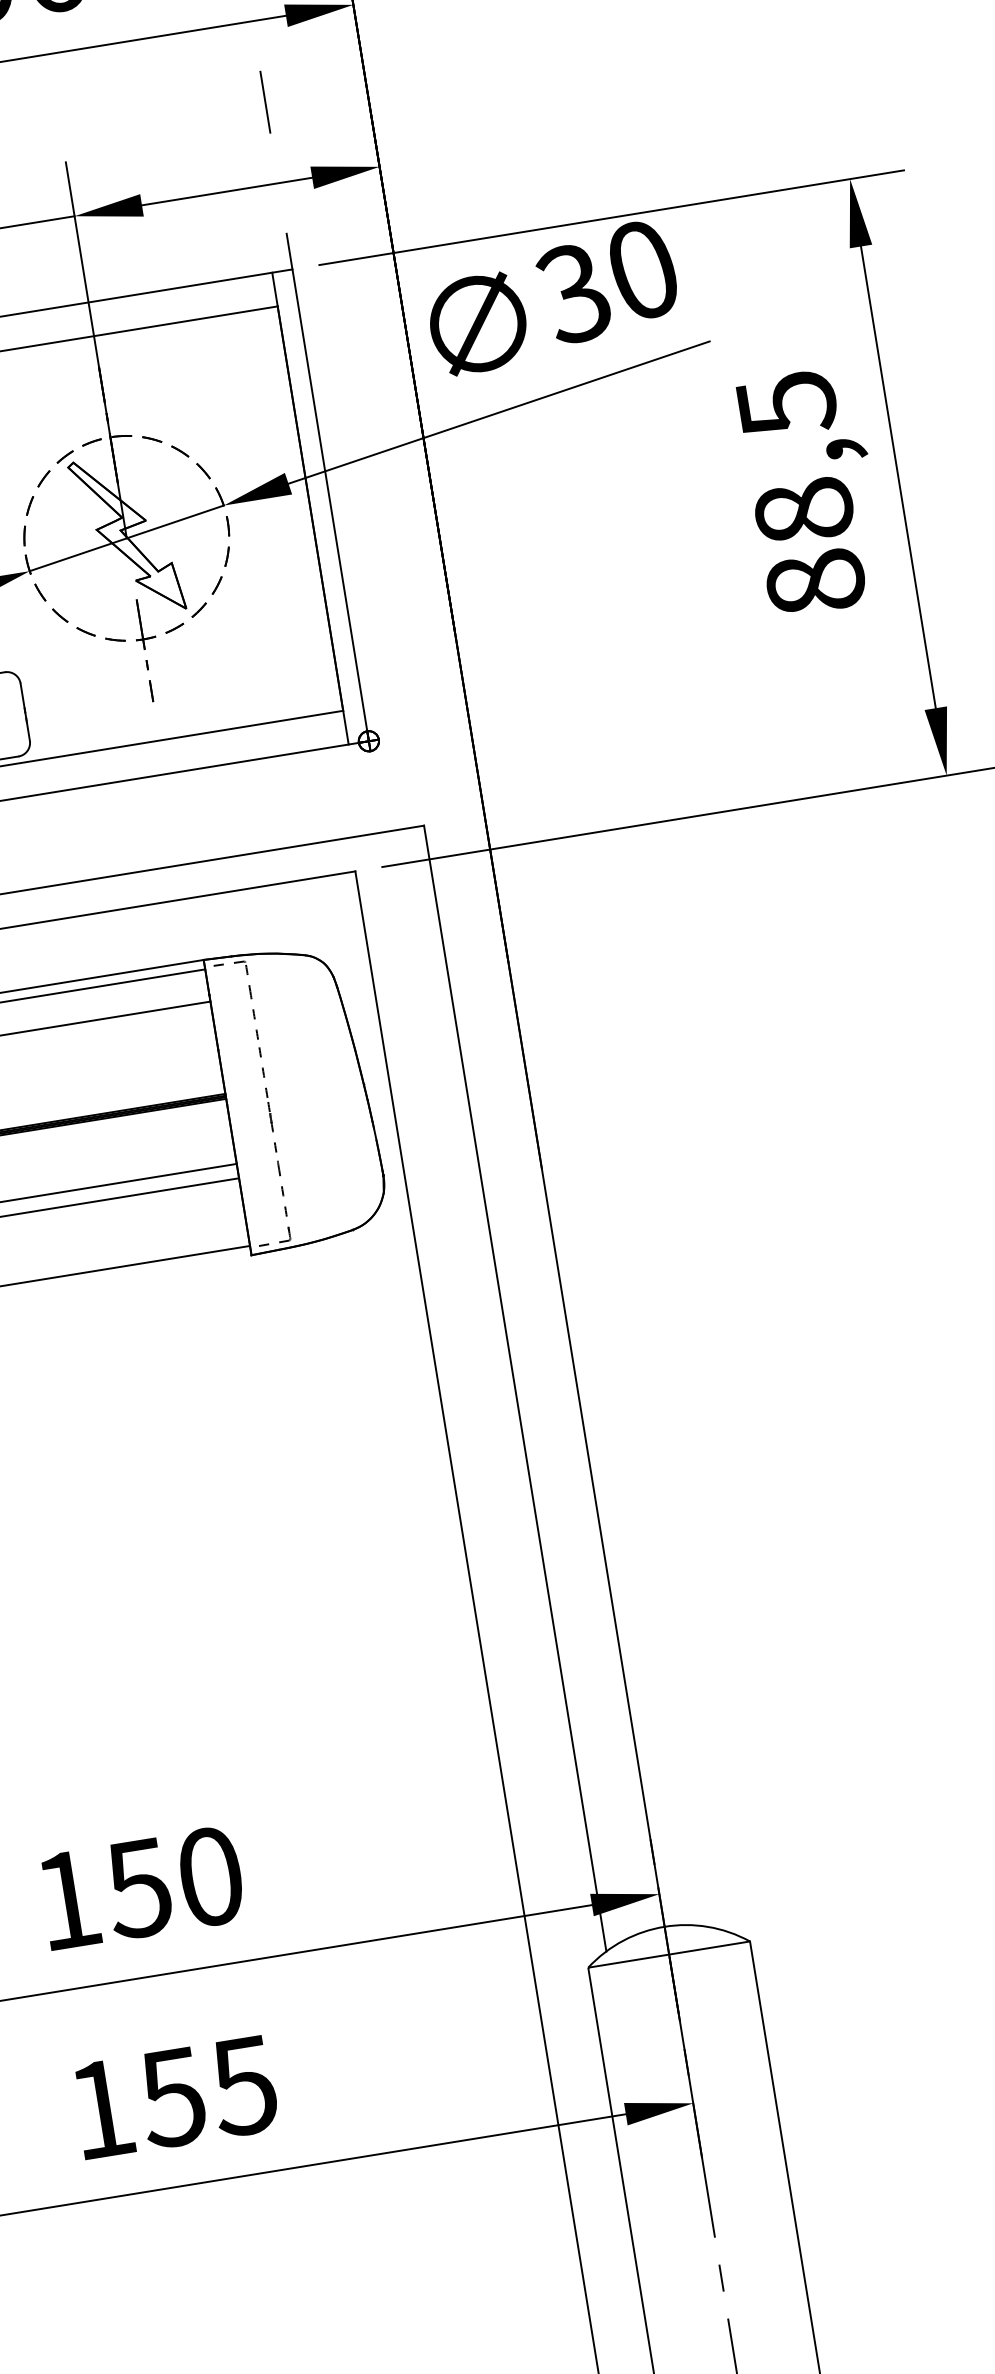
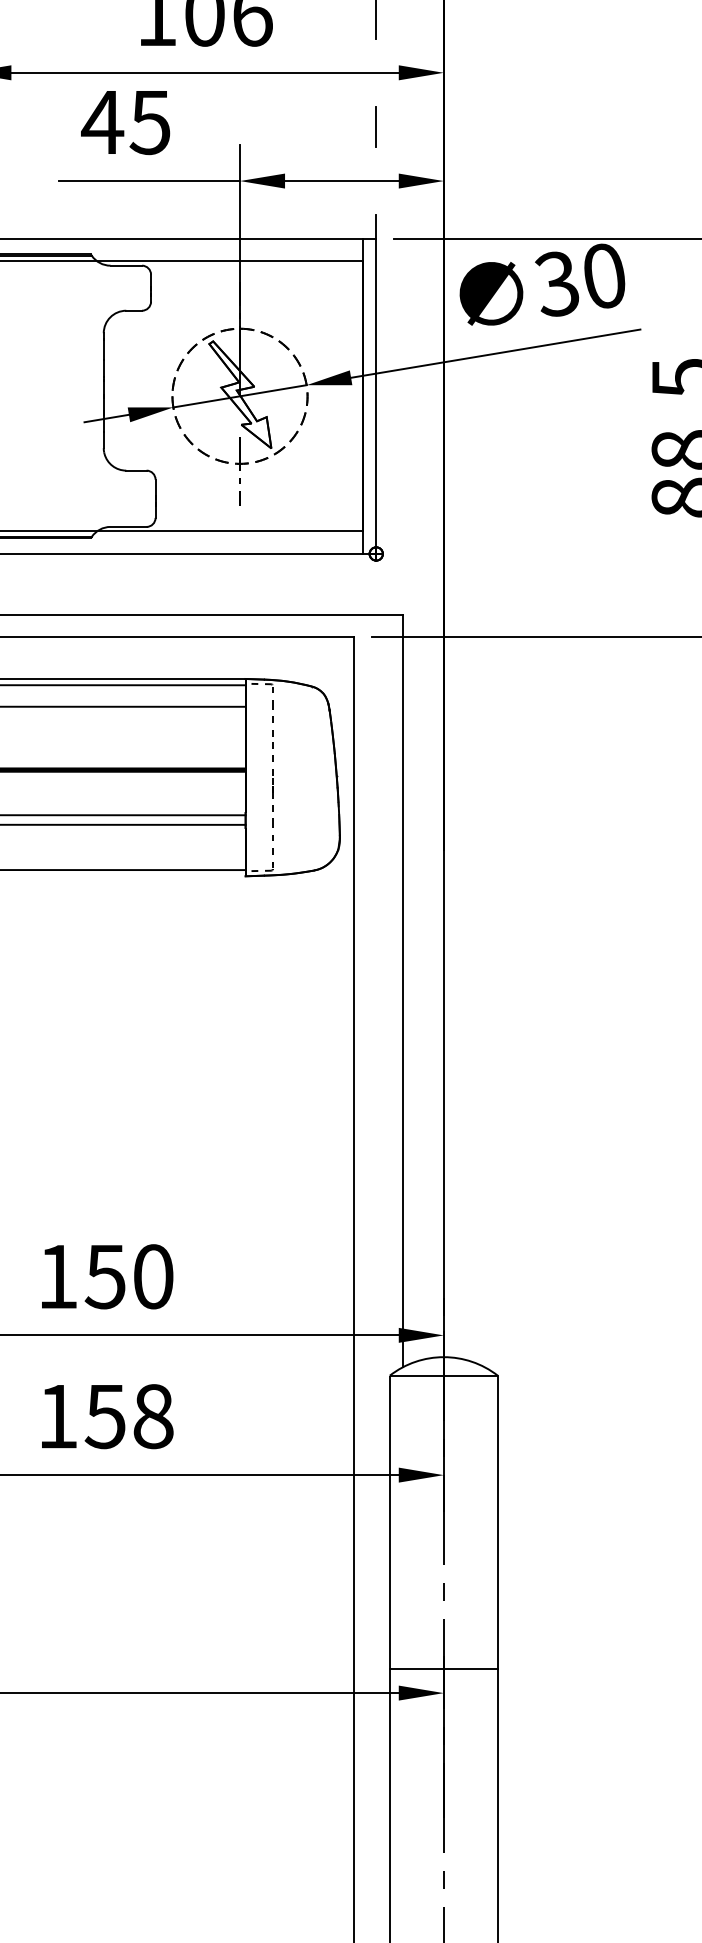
text: (243, 2086) -> (152, 1416), 155 -> 158

